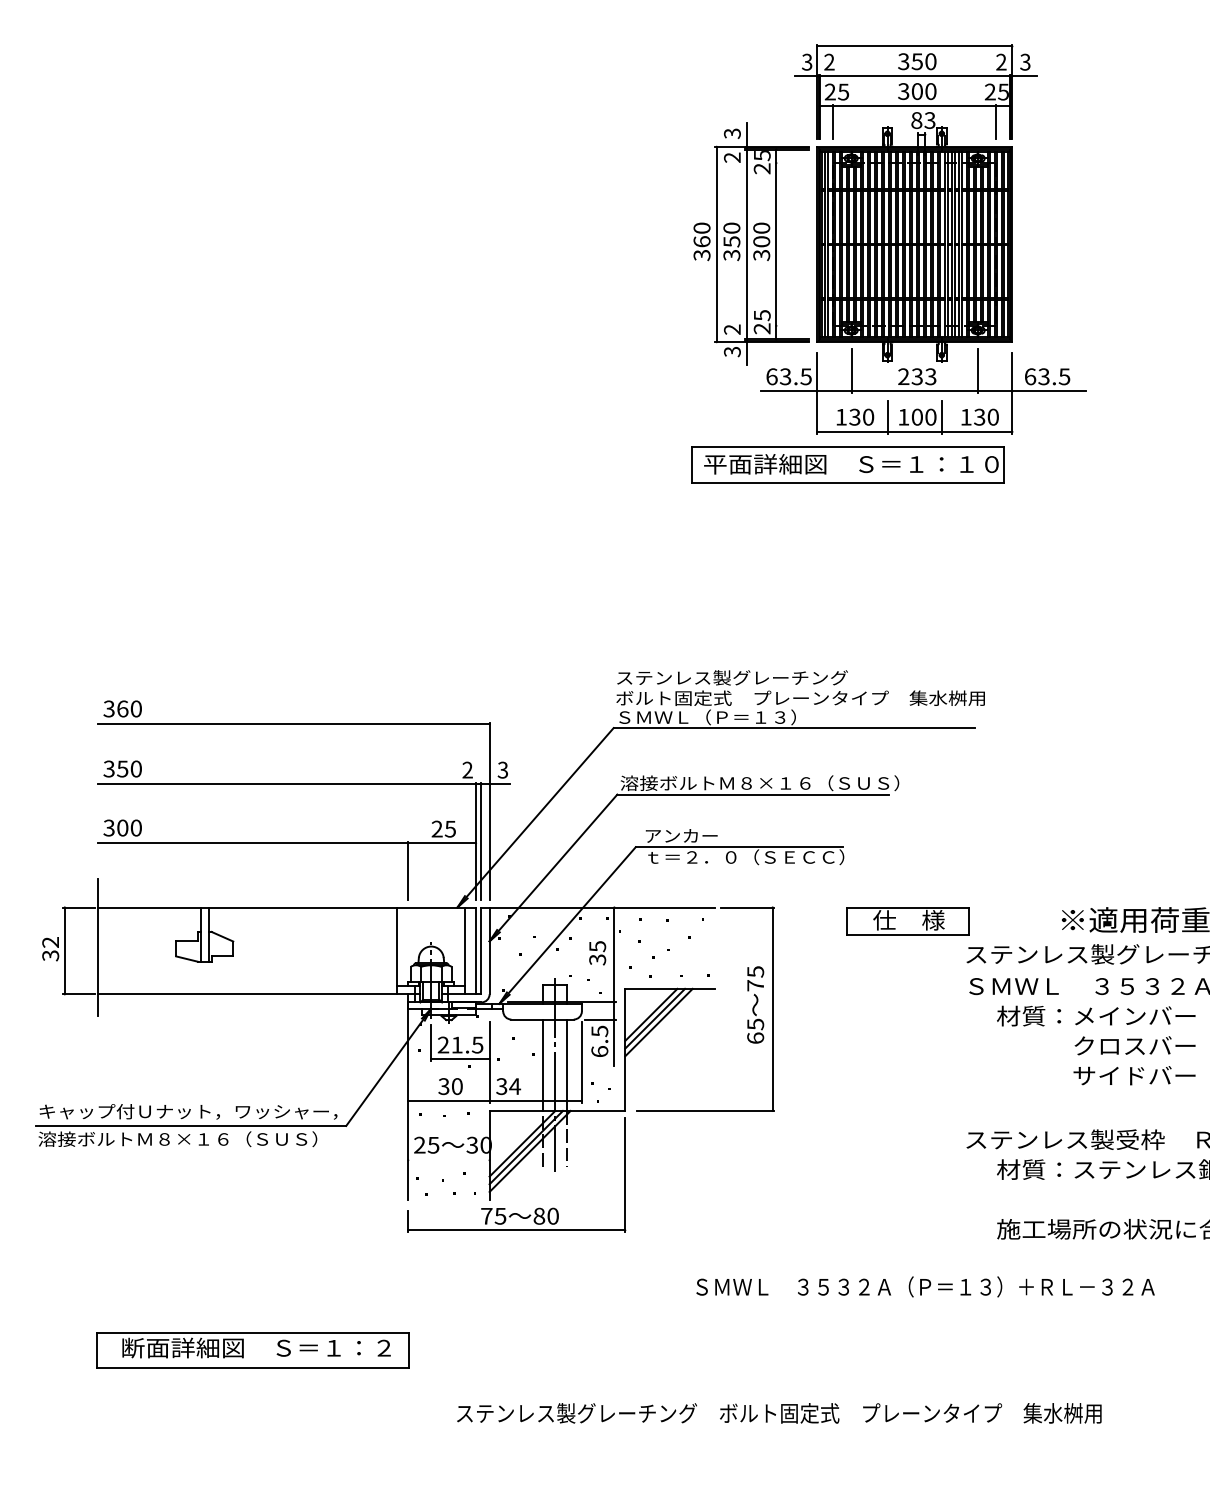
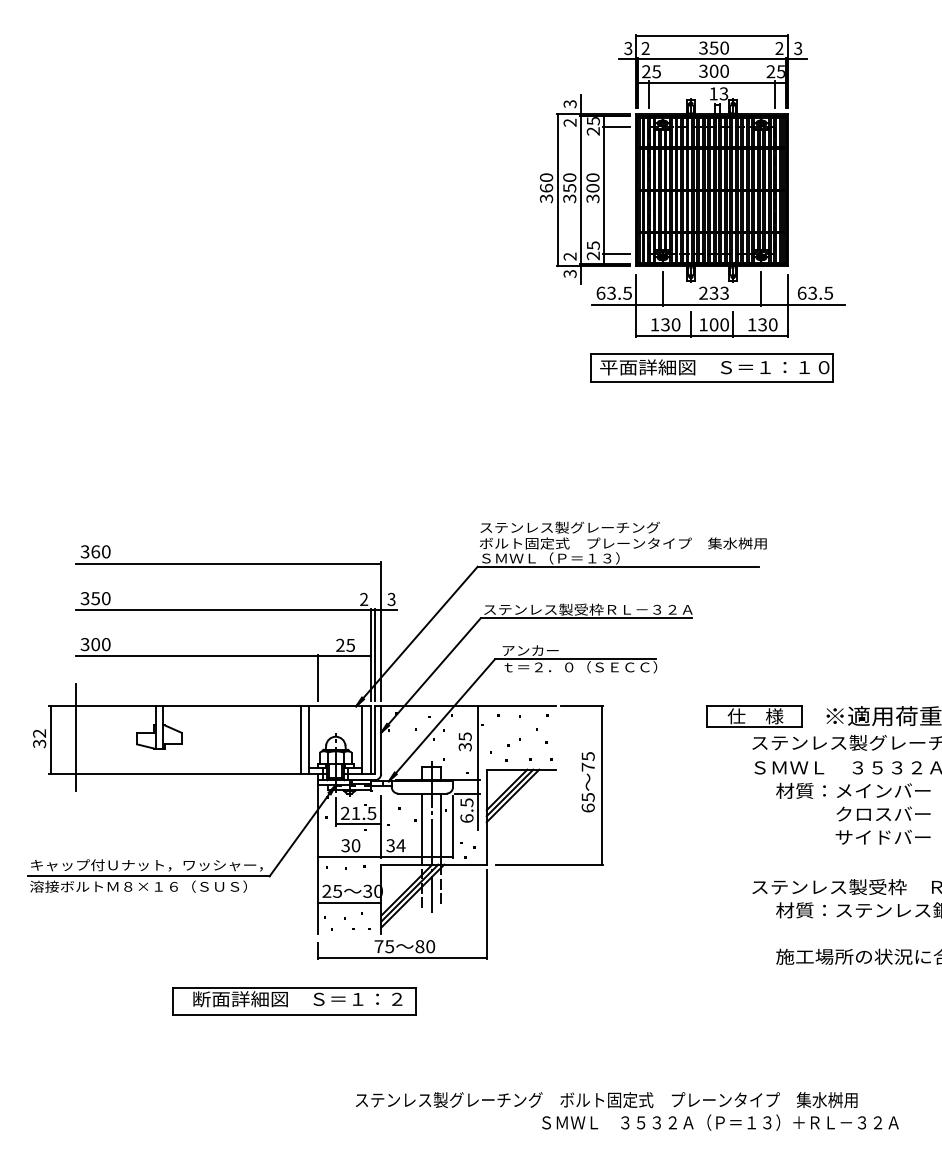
text: (916, 120) -> (713, 93), 83 -> 13
line: (791, 163) -> (616, 127), added
line: (791, 325) -> (616, 253), added
part: (847, 464) -> (711, 367), moved
text: (759, 783) -> (591, 609), 溶接ボルトＭ８×１６（ＳＵＳ） -> ステンレス製受枠ＲＬ－３２Ａ
part: (907, 920) -> (754, 716), moved
line: (385, 950) -> (300, 739), added
line: (448, 1160) -> (349, 903), added
text: (925, 1286) -> (720, 1122), moved
part: (252, 1350) -> (294, 1001), moved

